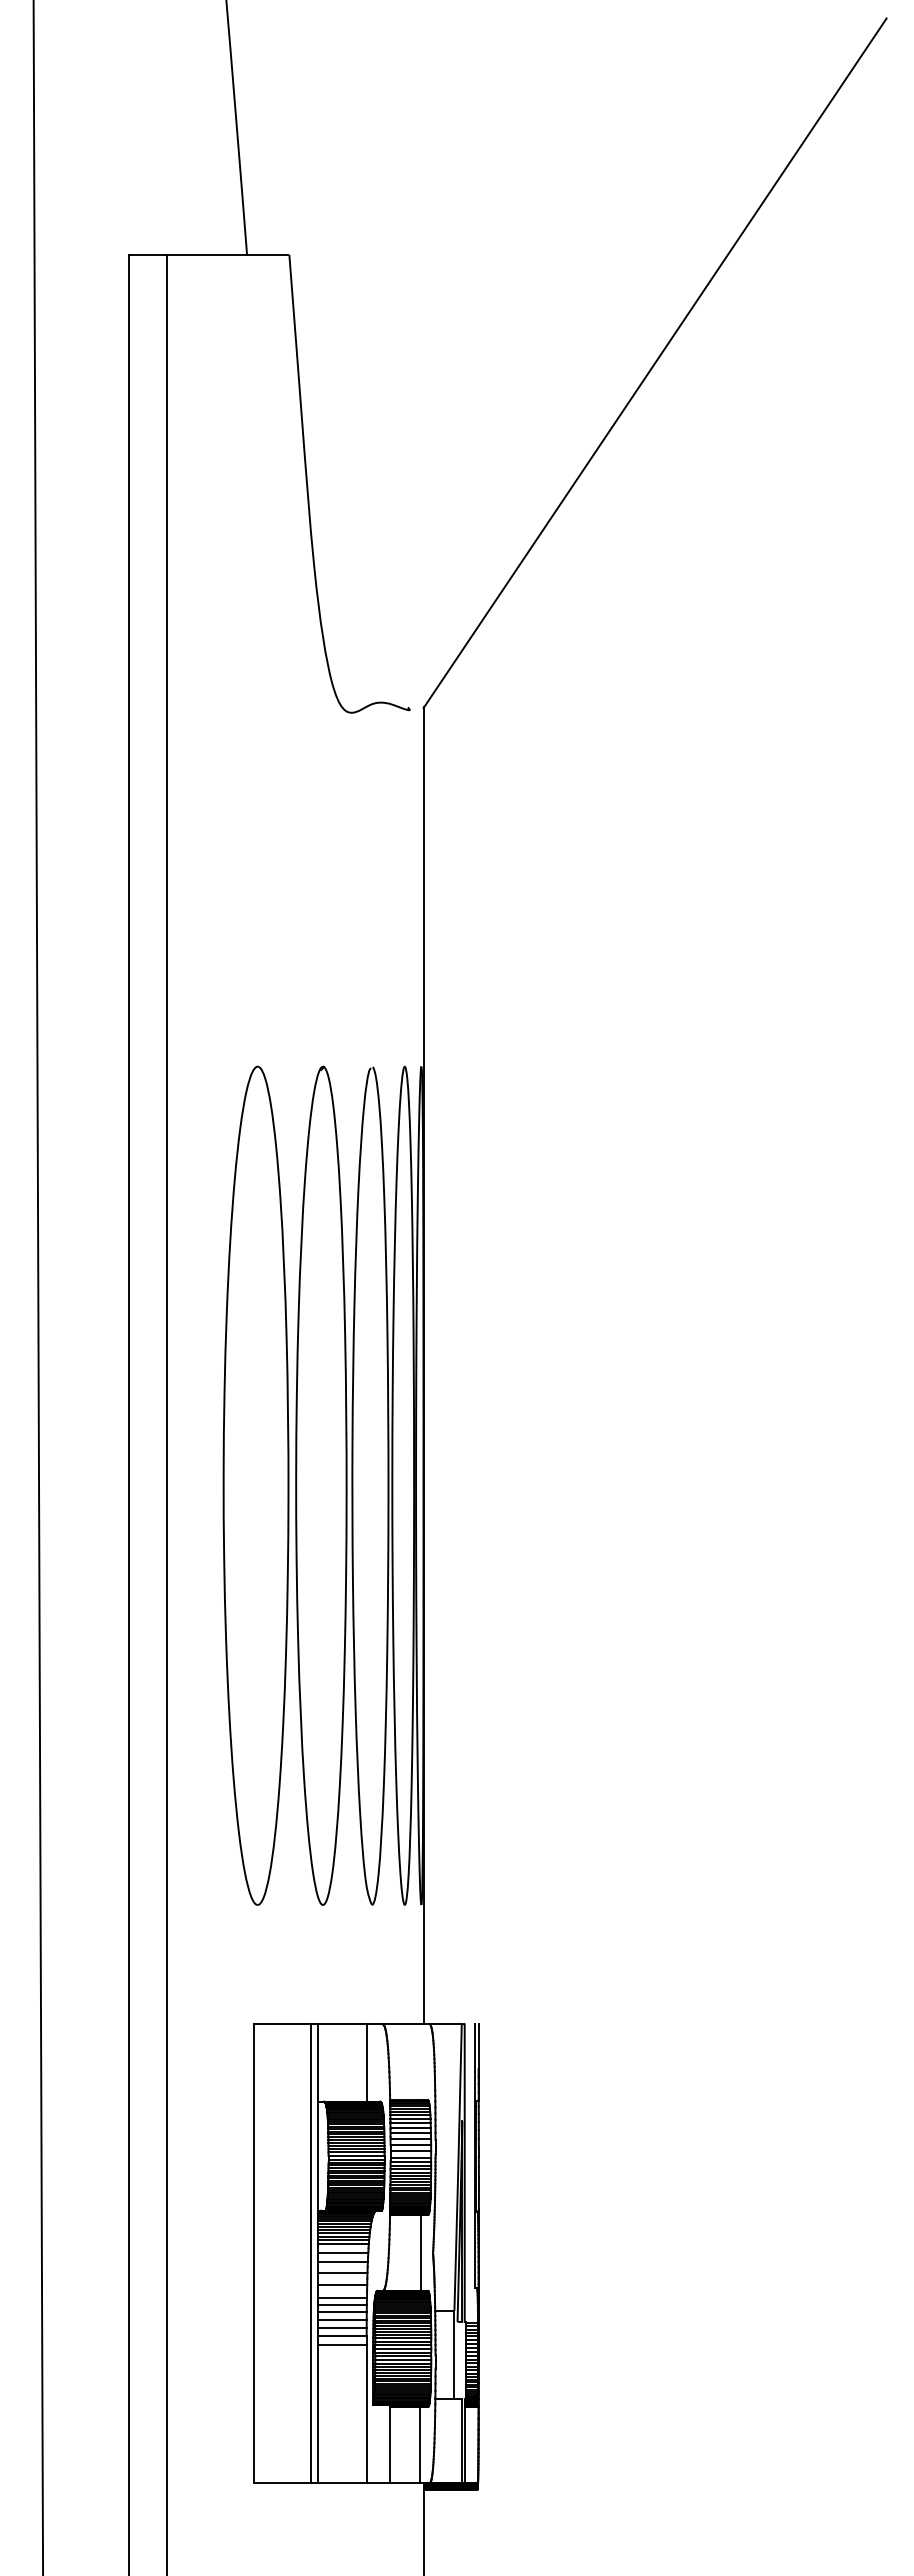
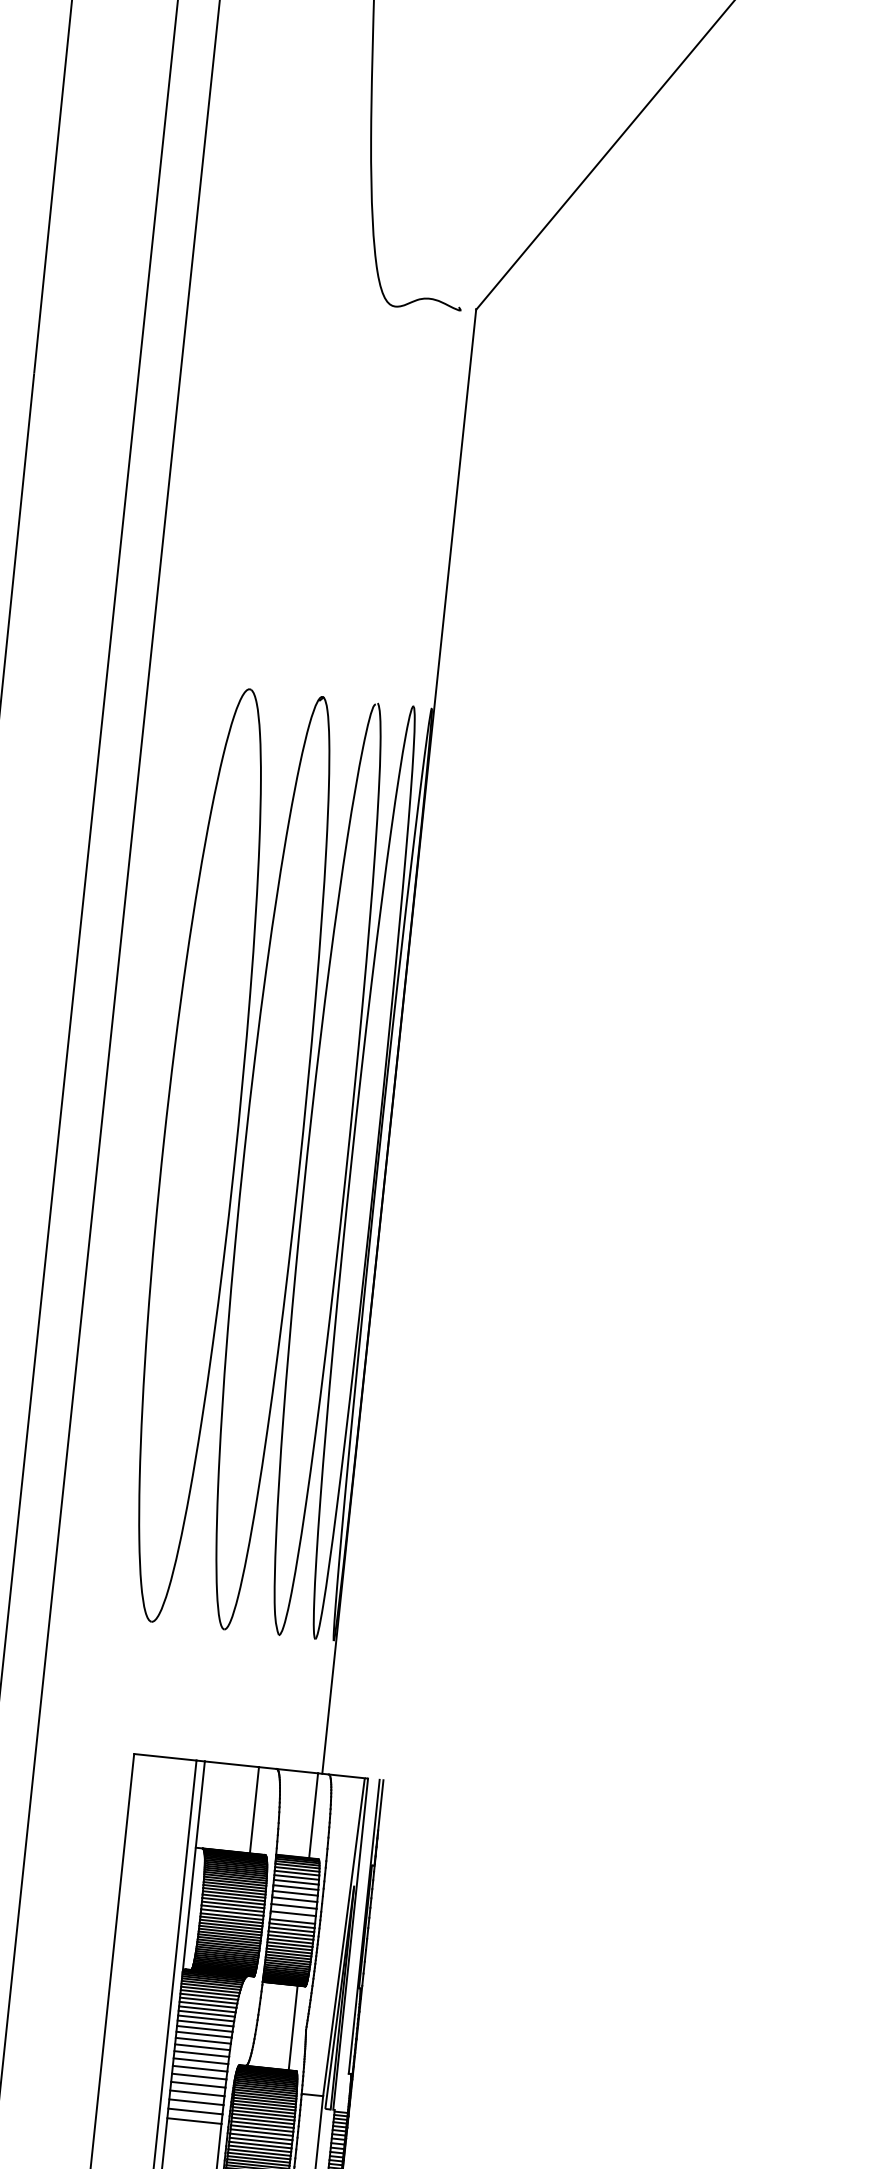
line: (419, 2062) -> (313, 1815), added
line: (342, 2248) -> (205, 2013), added
line: (342, 2257) -> (204, 2023), added
line: (342, 2267) -> (203, 2034), added
line: (342, 2278) -> (202, 2047), added
line: (342, 2291) -> (200, 2061), added

